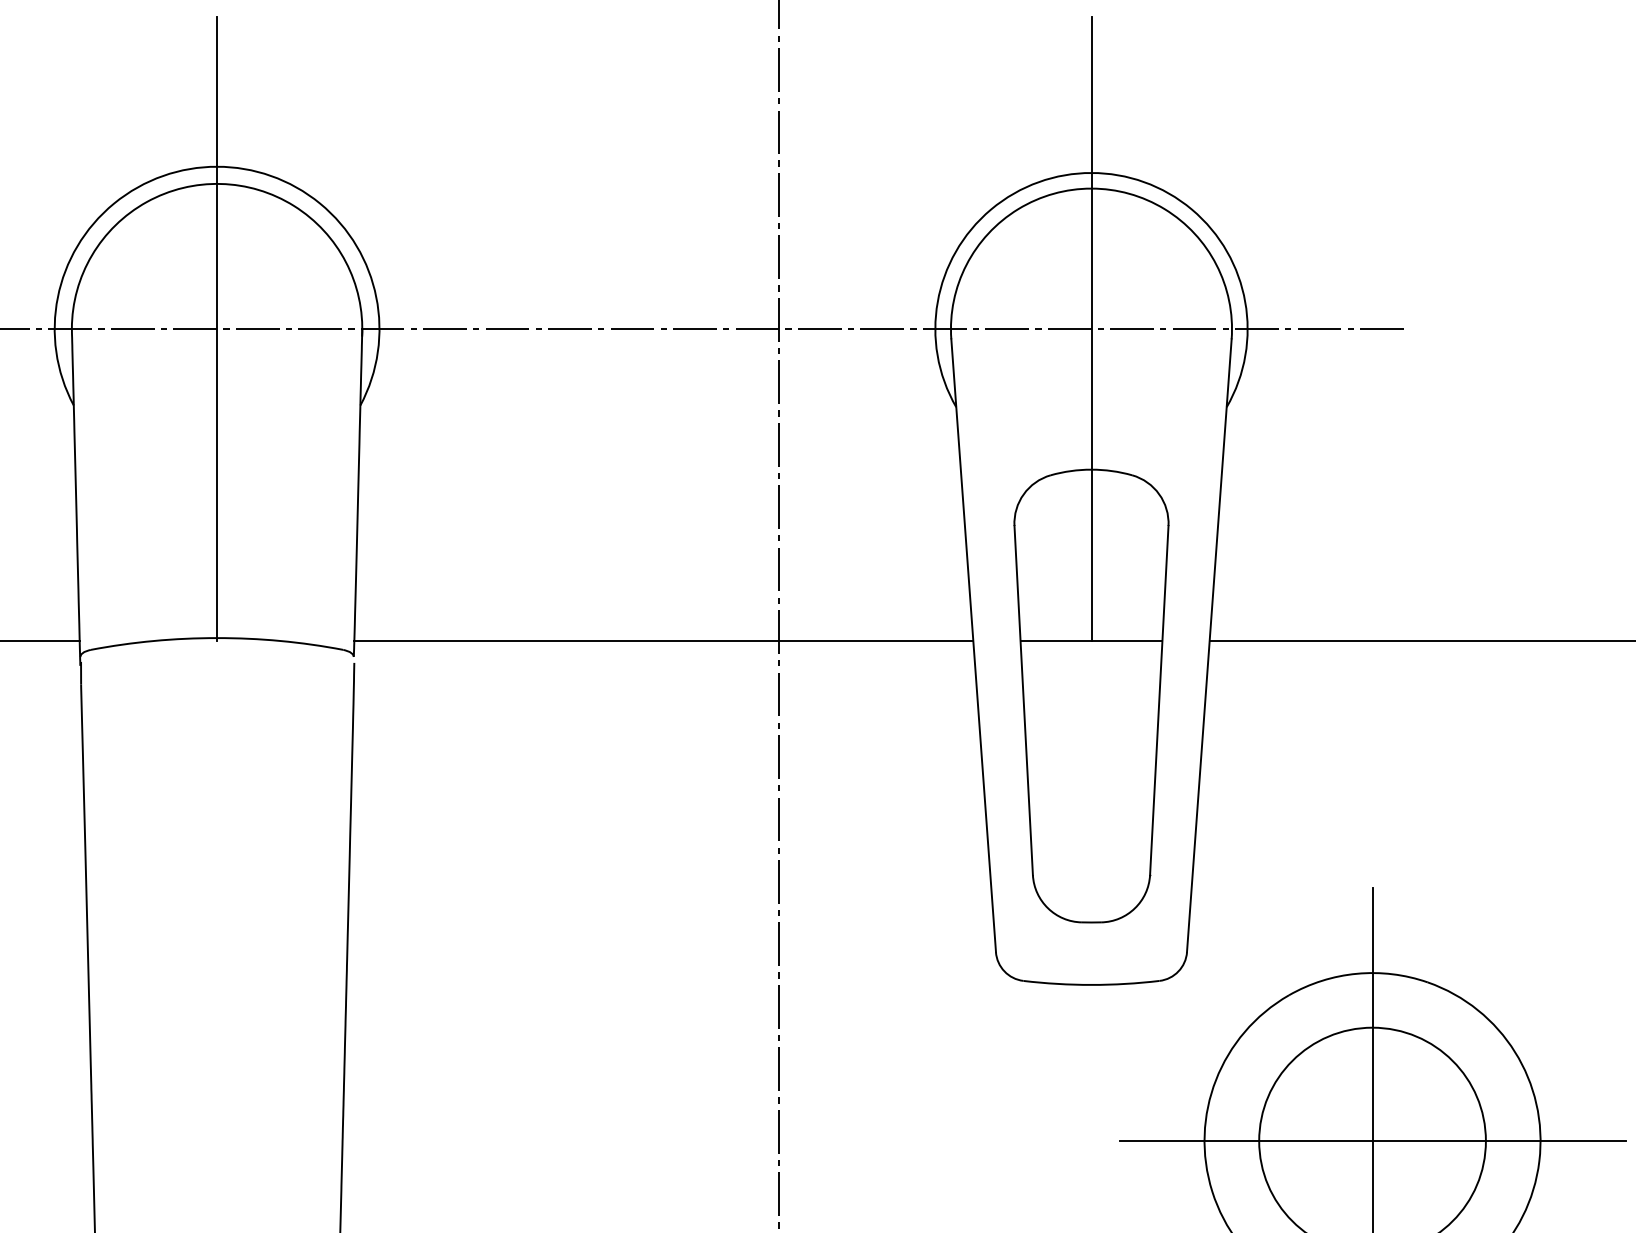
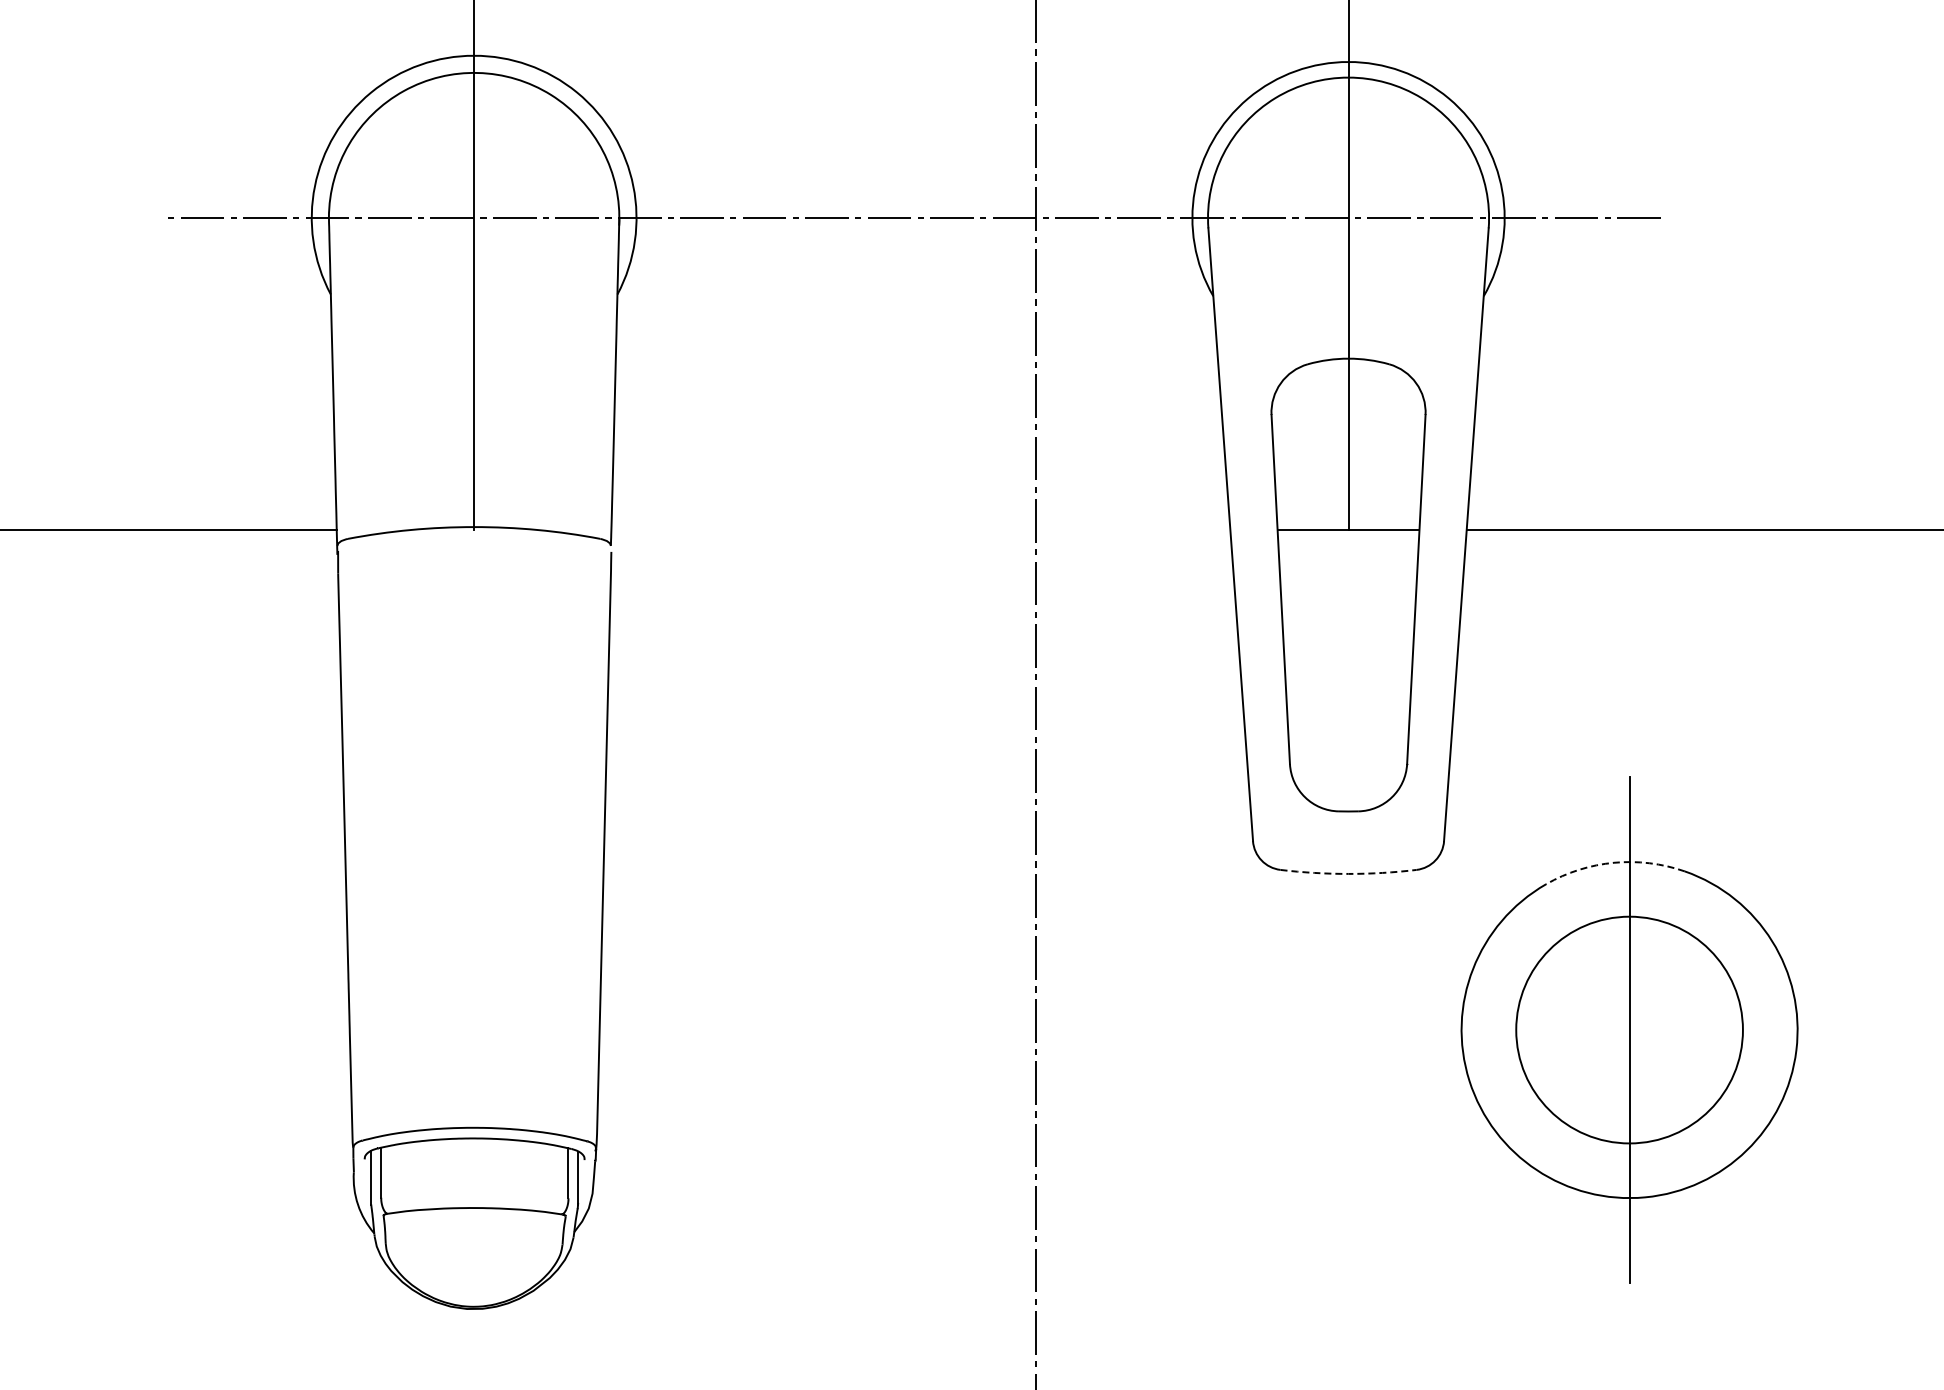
line: (663, 641) -> (920, 530), removed
arc: (1357, 973) -> (1614, 862), solid -> dashed
arc: (1091, 984) -> (1348, 873), solid -> dashed
line: (1372, 1141) -> (1629, 1030), removed

